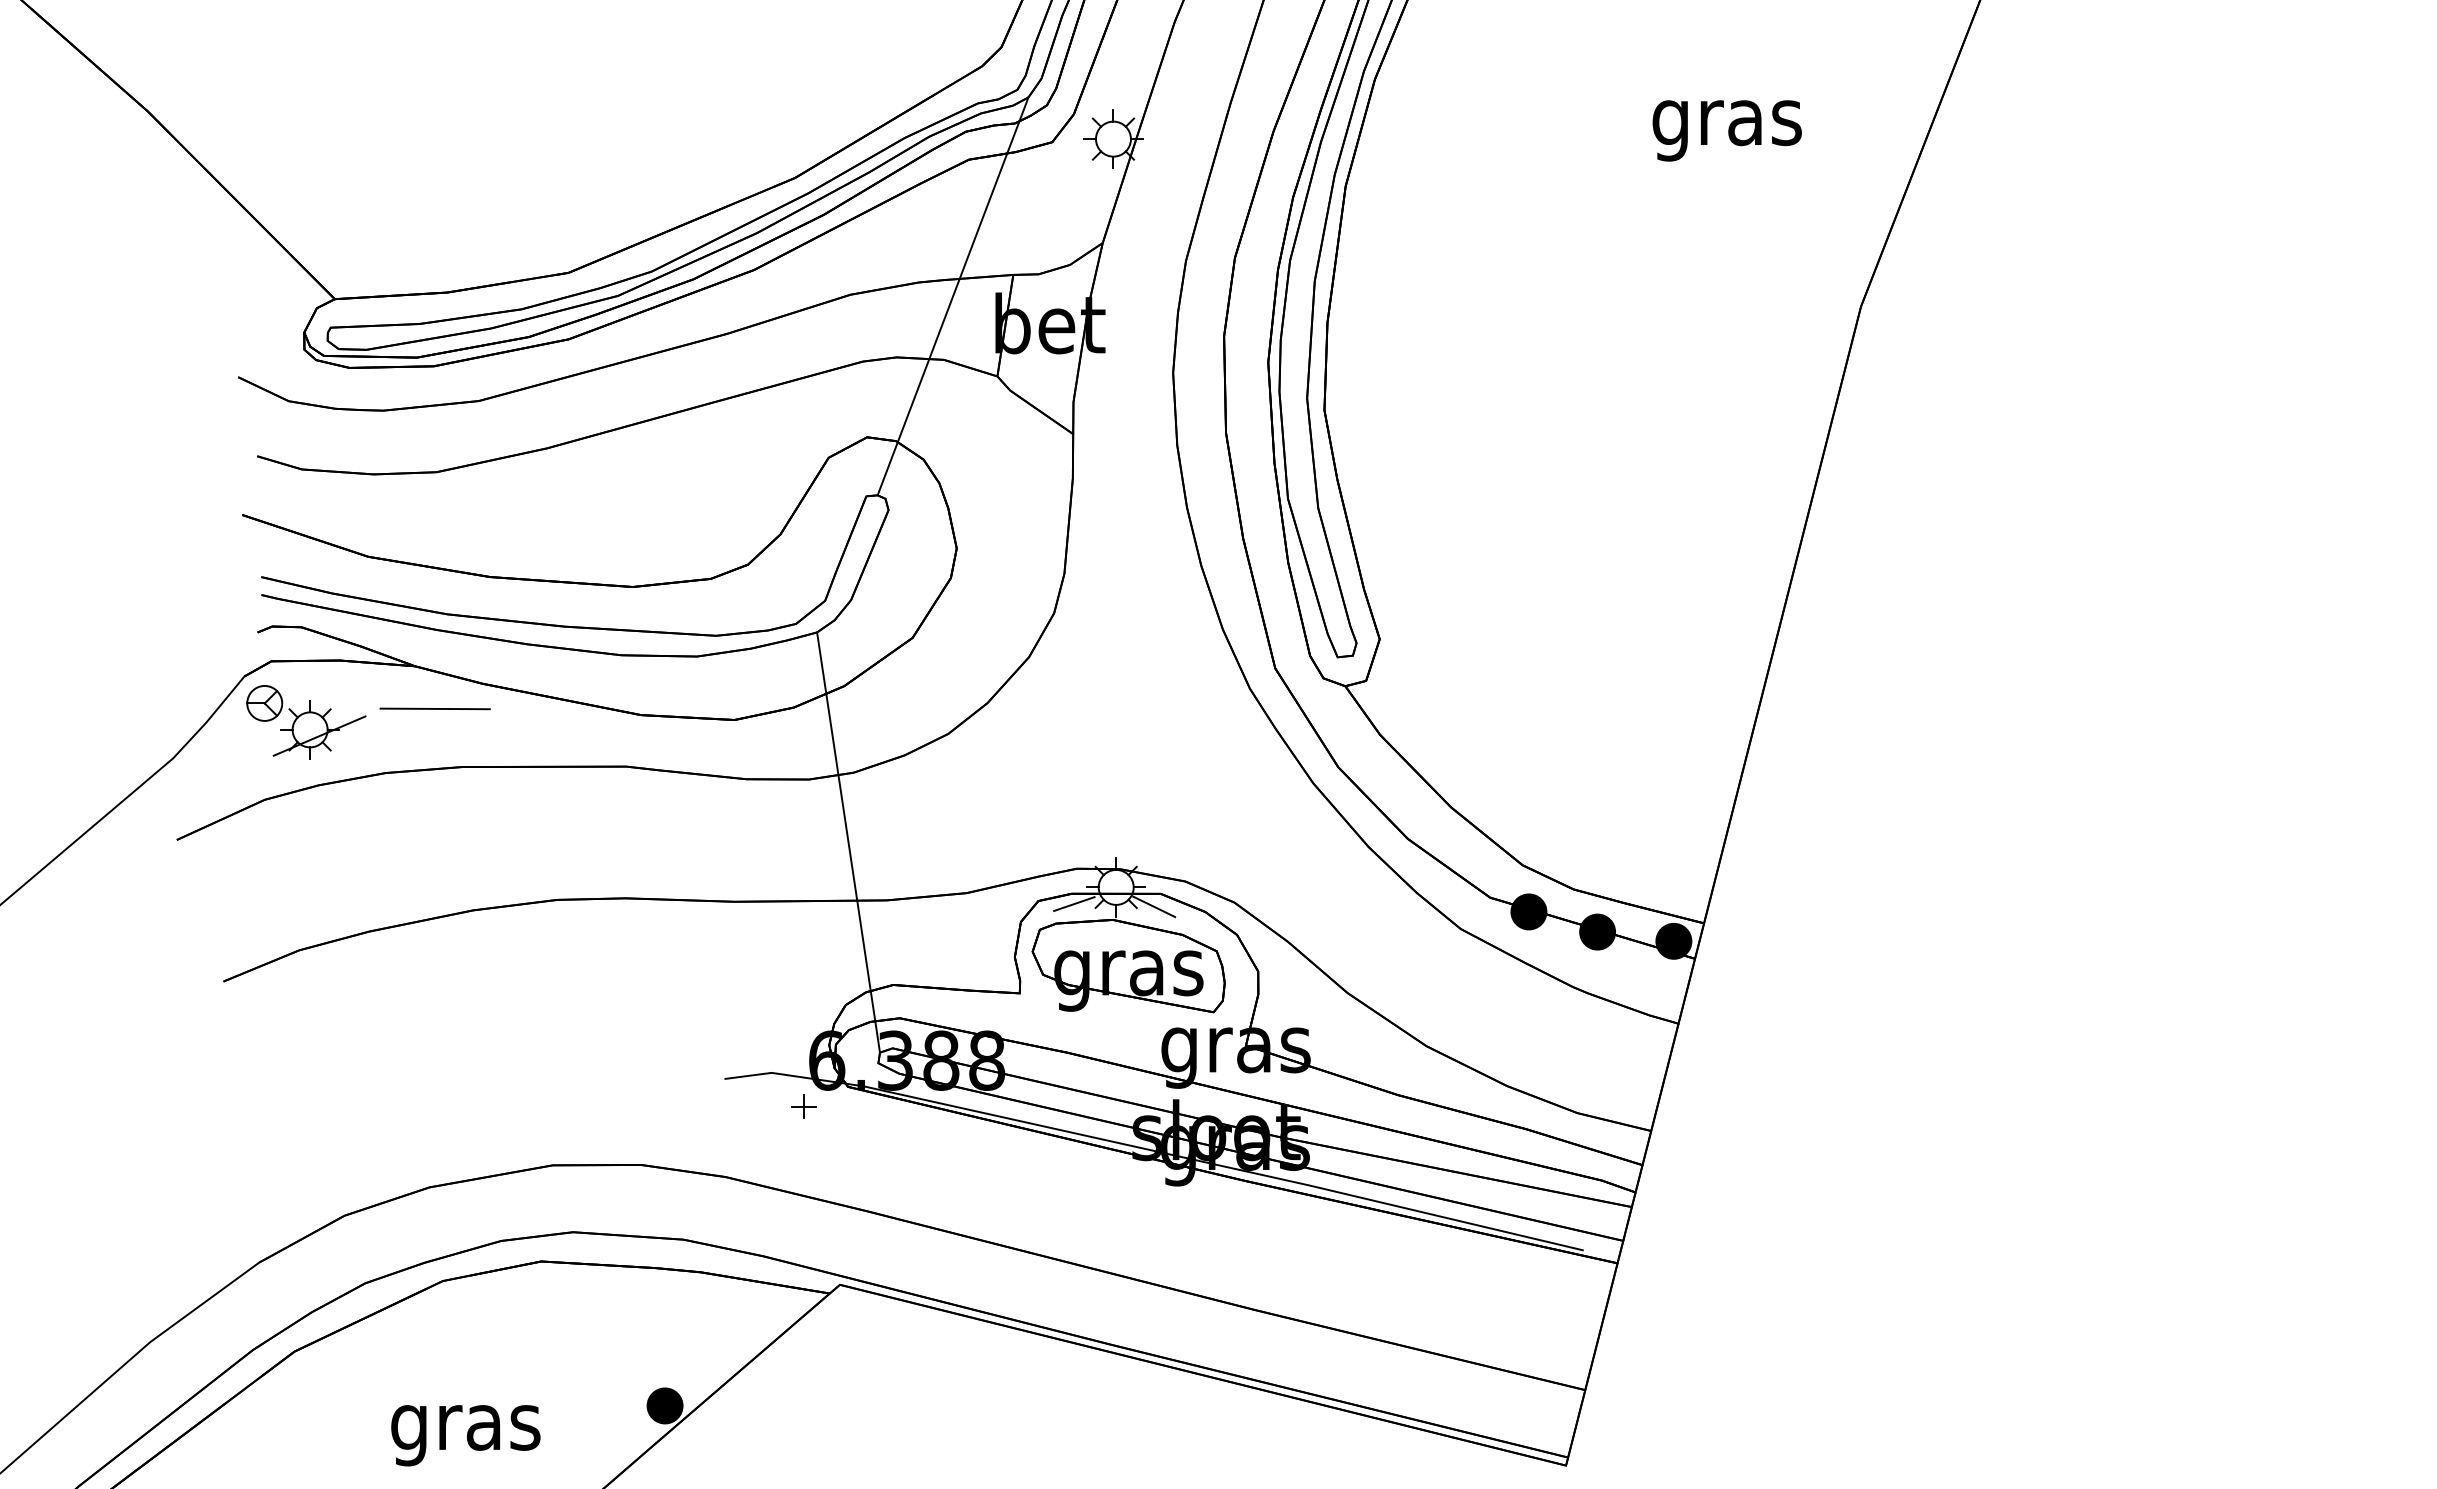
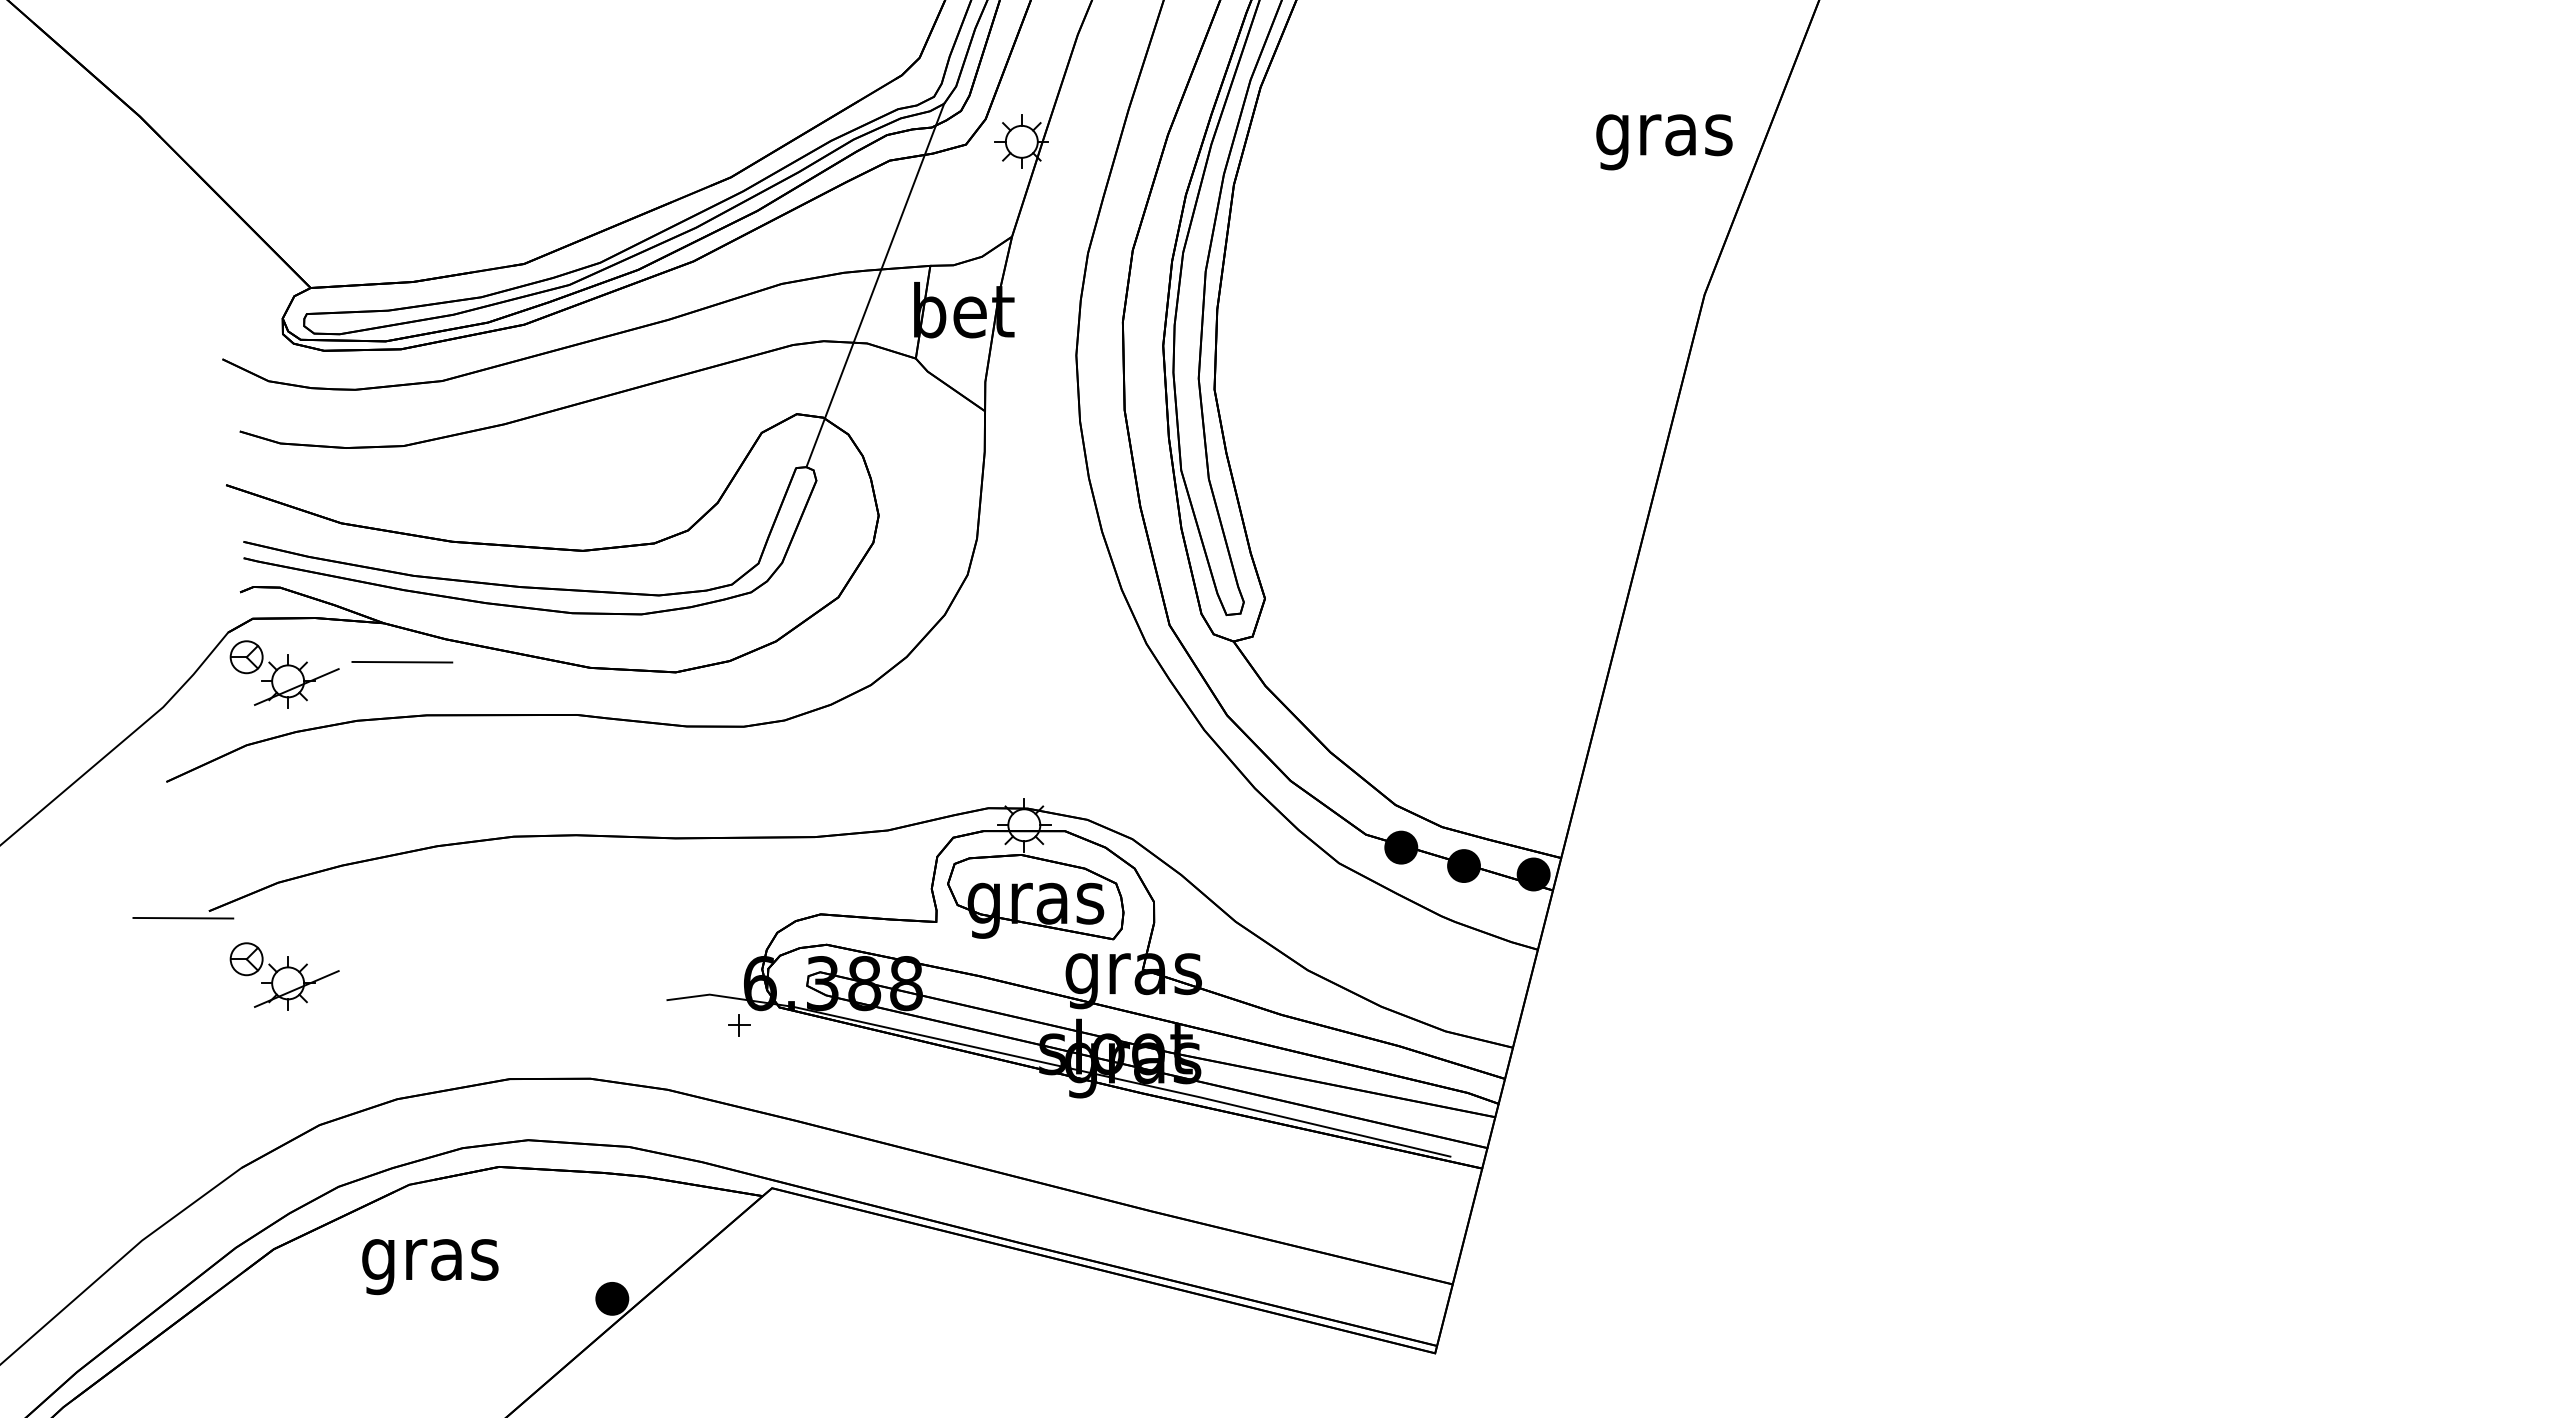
text: (1727, 131) -> (1664, 142), moved
line: (848, 842) -> (779, 784), removed
line: (1073, 904) -> (985, 840), removed
line: (1153, 906) -> (1058, 842), removed
line: (195, 989) -> (183, 918), added
part: (306, 1053) -> (284, 976), added
text: (466, 1436) -> (430, 1267), moved

